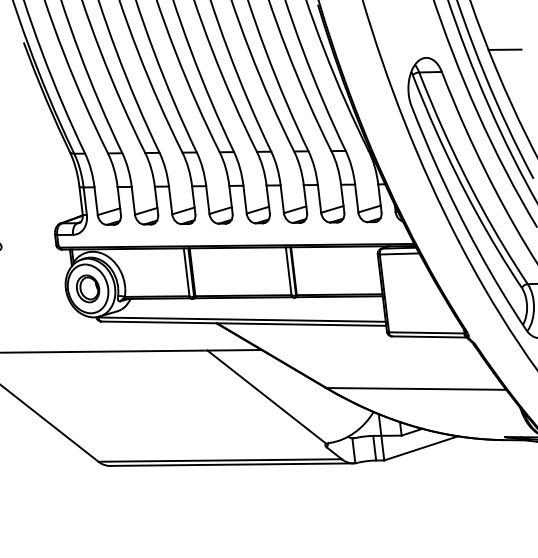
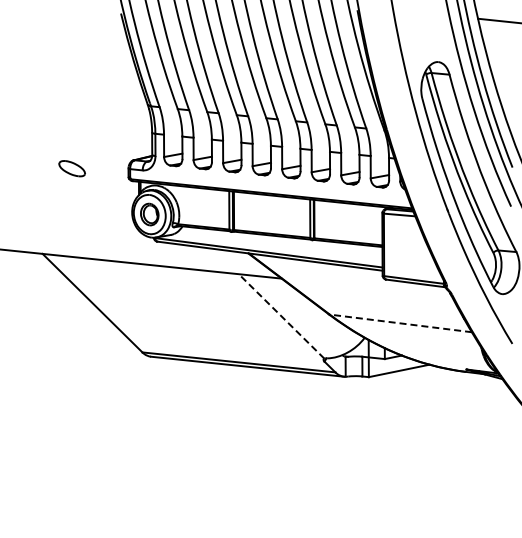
line: (504, 49) -> (501, 62), removed
line: (416, 389) -> (400, 323), solid -> dashed
line: (266, 397) -> (281, 316), solid -> dashed

